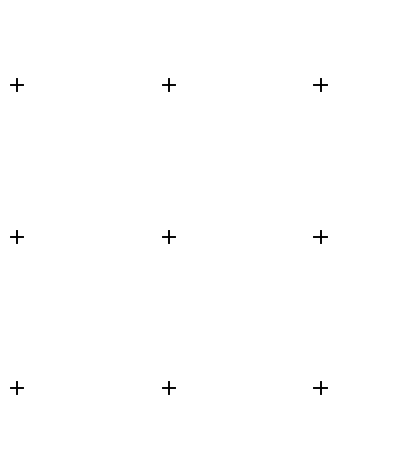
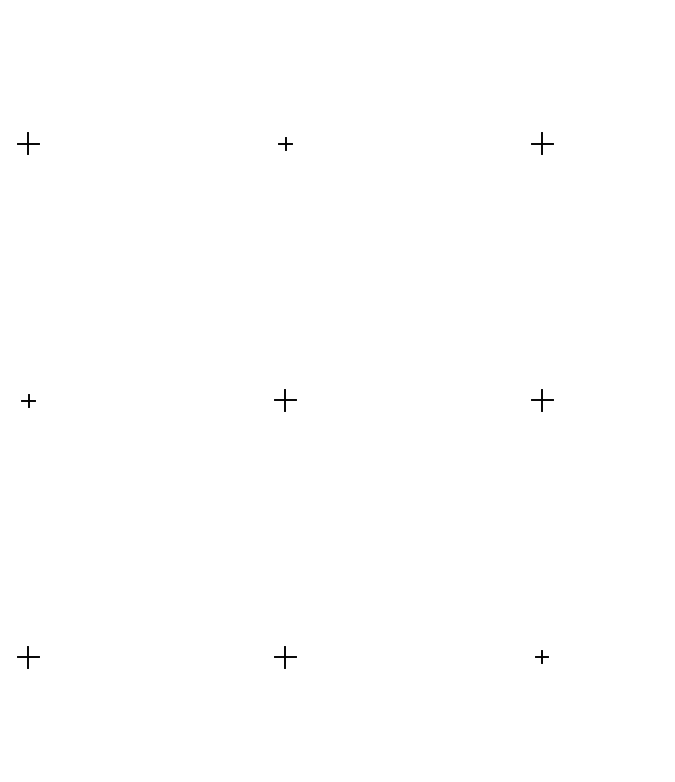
part: (168, 84) -> (285, 143), size x0.6
part: (16, 236) -> (27, 400), size x0.6
part: (320, 387) -> (542, 655), size x0.6

